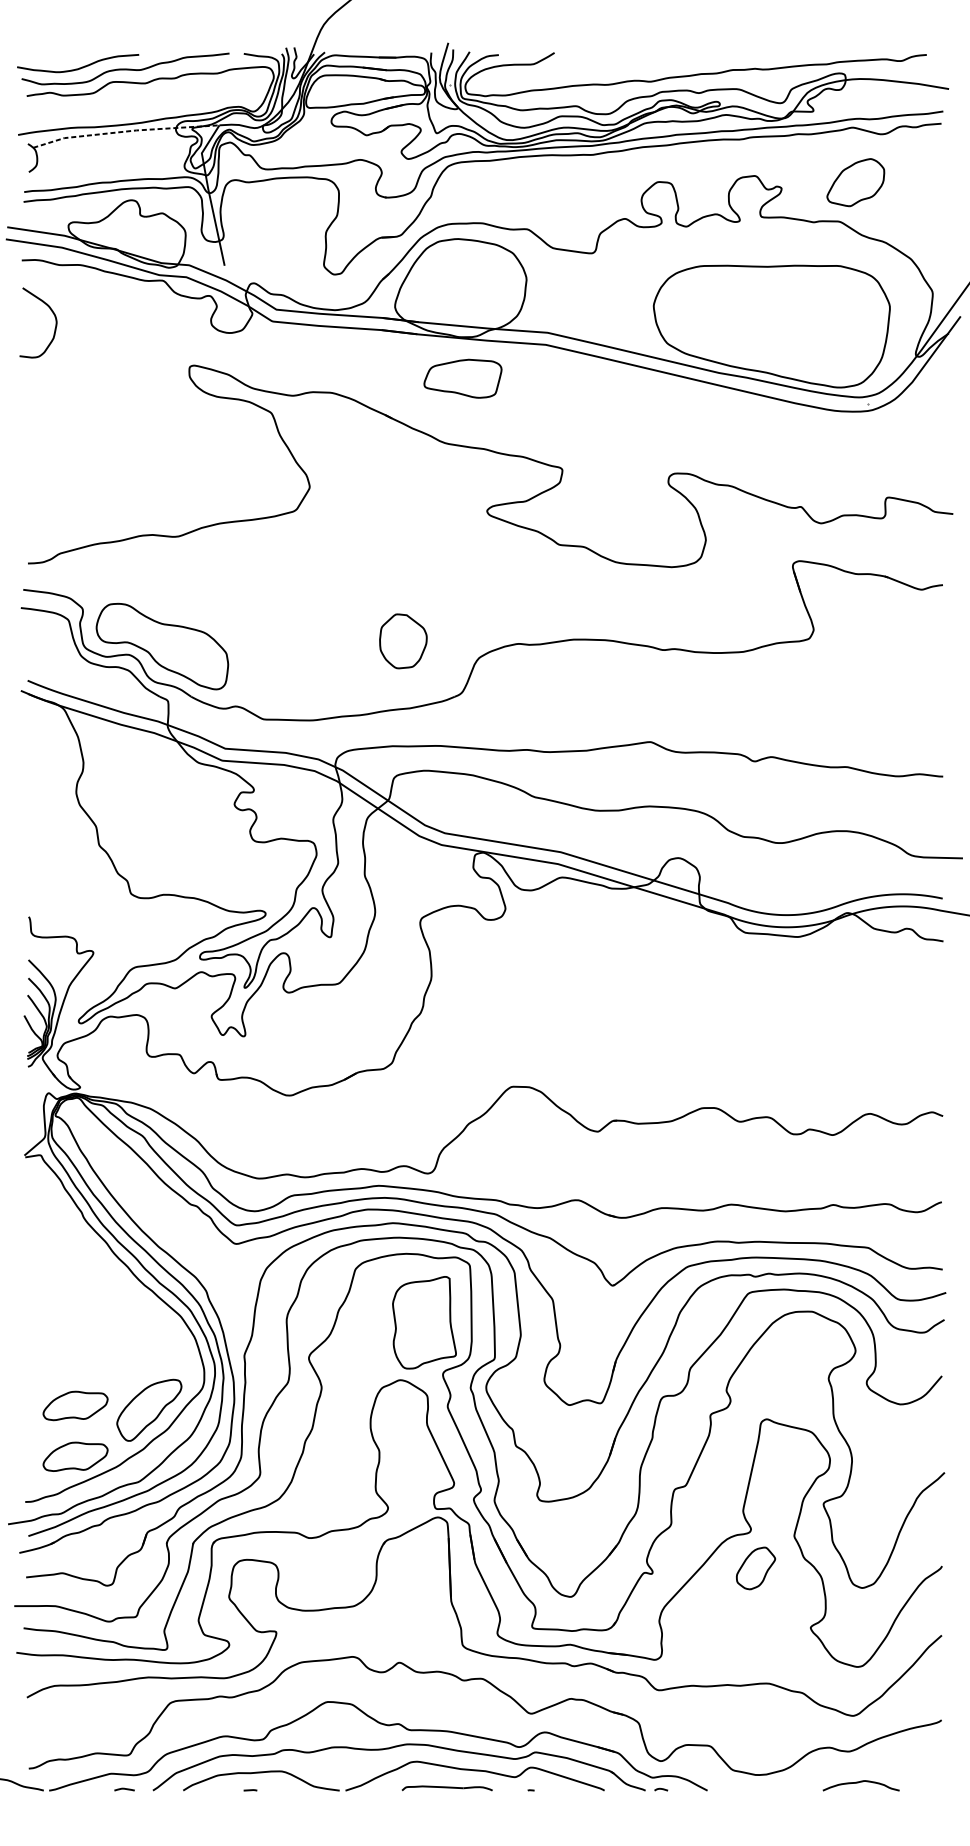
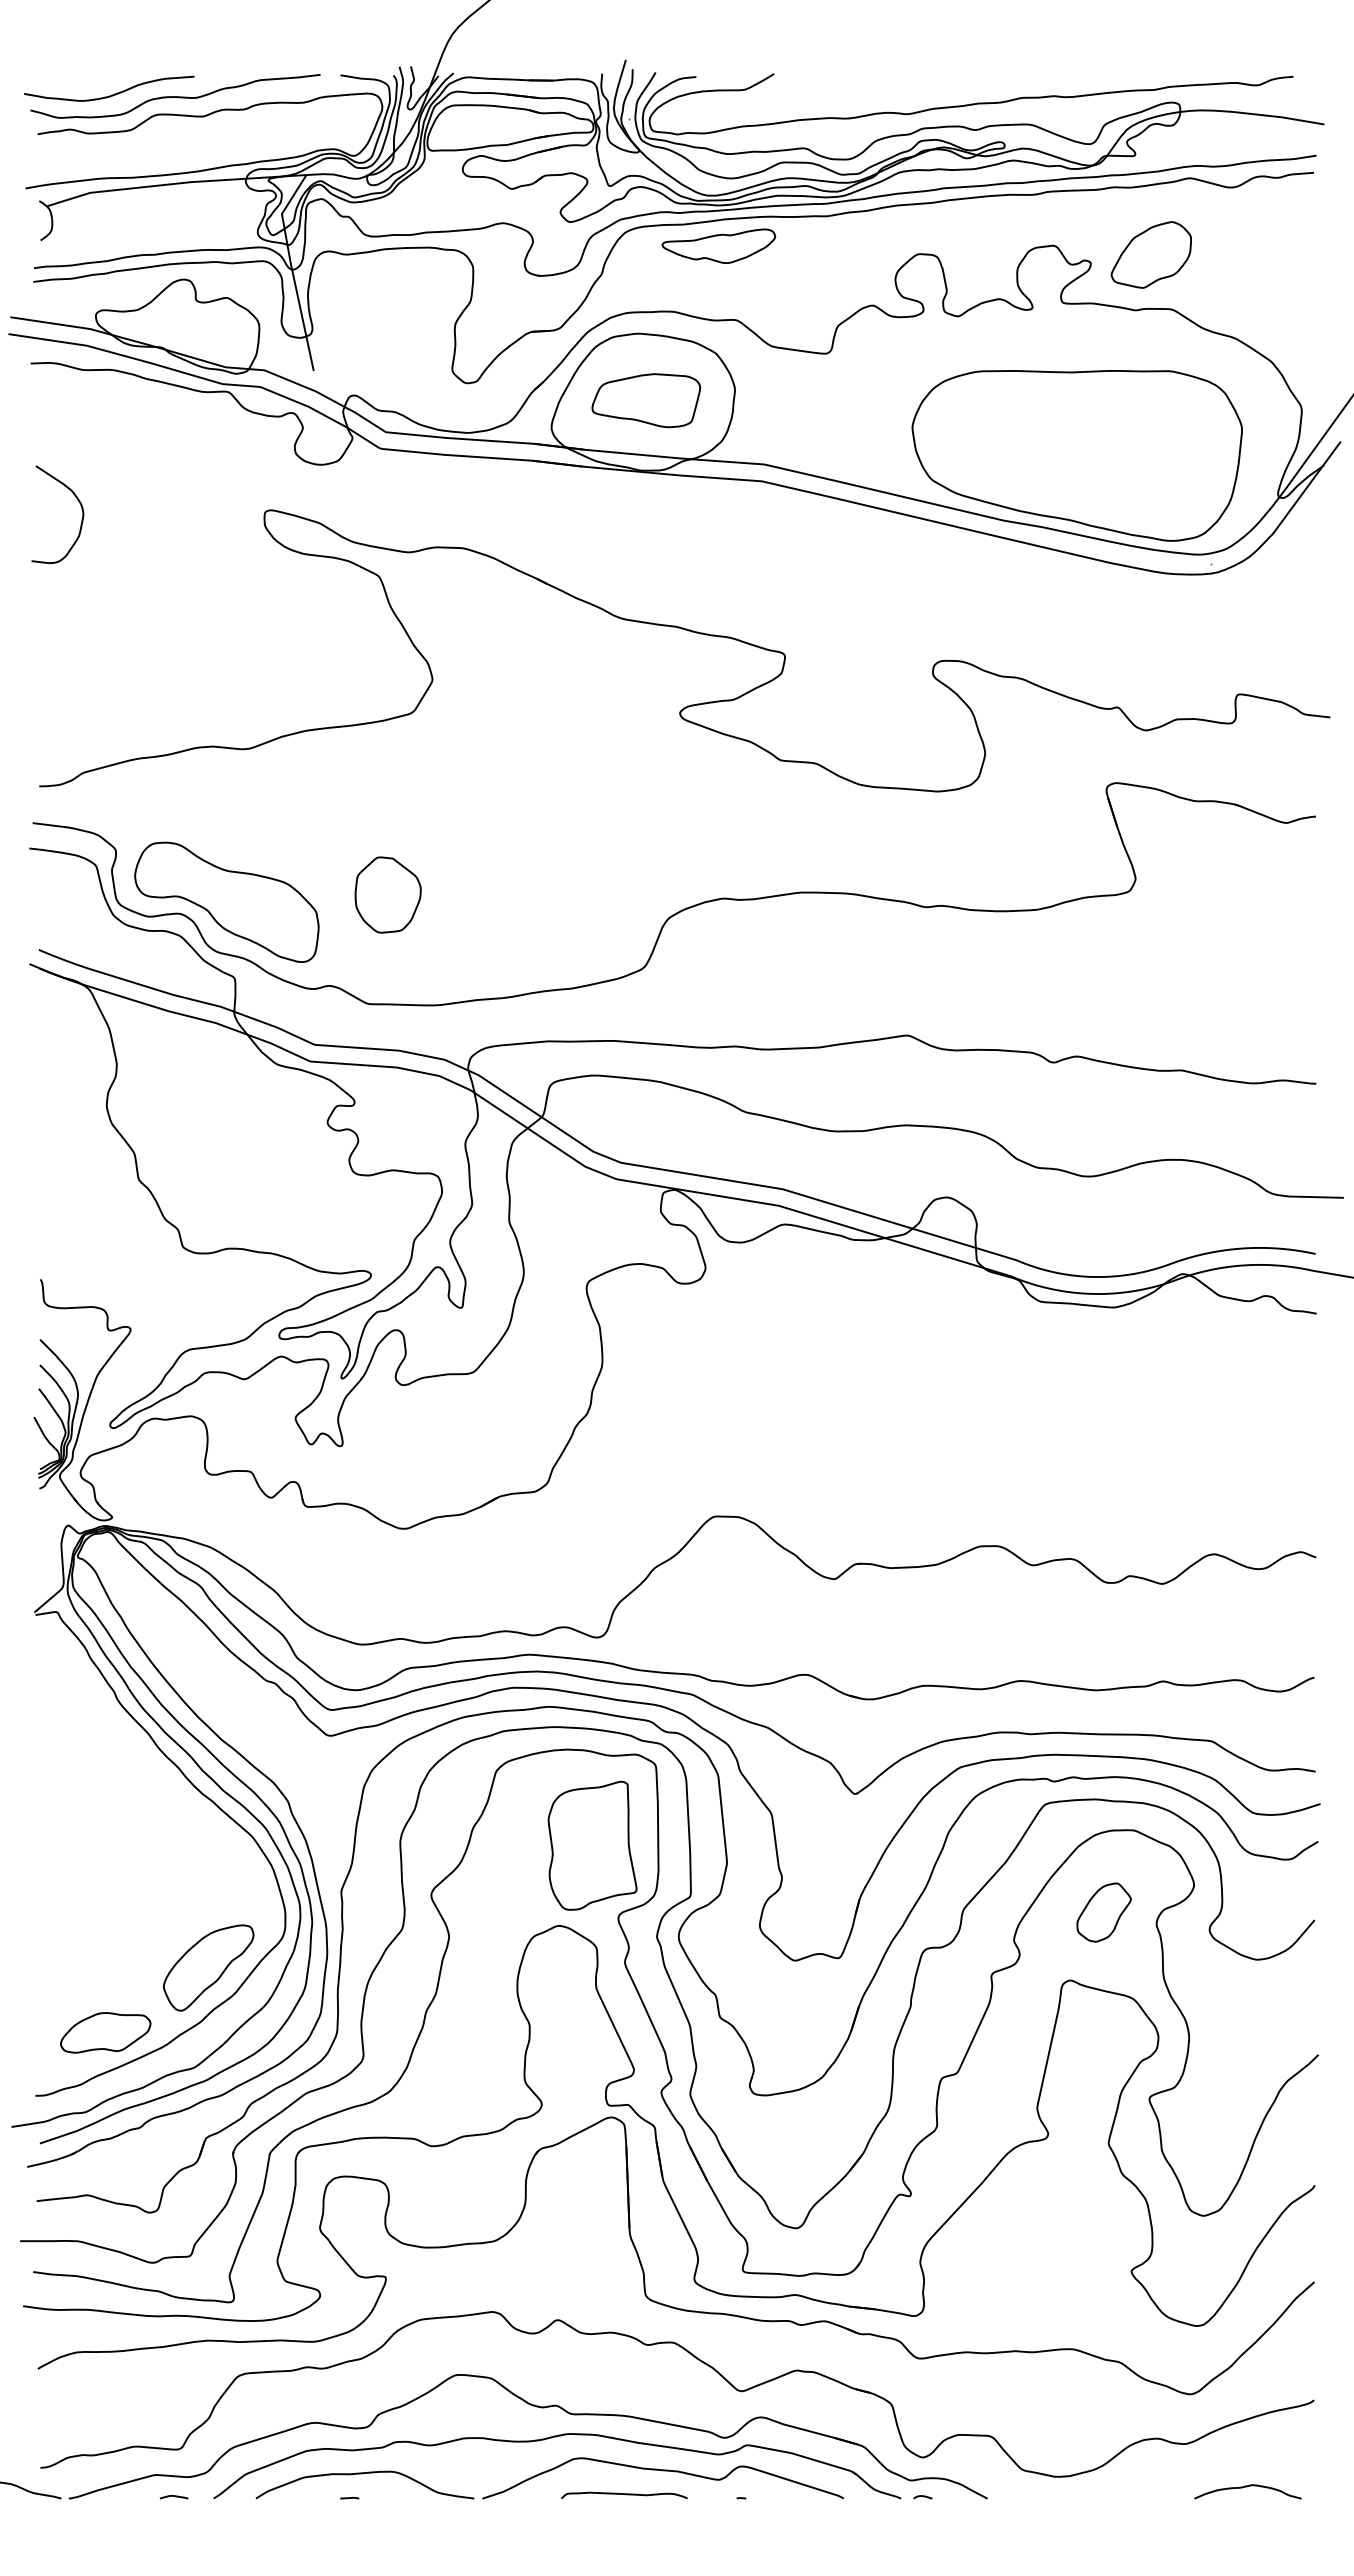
line: (125, 131) -> (175, 183), dashed -> solid
part: (514, 175) -> (718, 245), added
part: (855, 182) -> (1150, 254), moved
curve: (52, 312) -> (77, 500), moved
part: (462, 378) -> (645, 400), moved
part: (402, 640) -> (387, 894), moved
part: (75, 1405) -> (105, 1961), removed
part: (755, 1568) -> (1103, 1912), moved
curve: (860, 1782) -> (1247, 2487), moved

